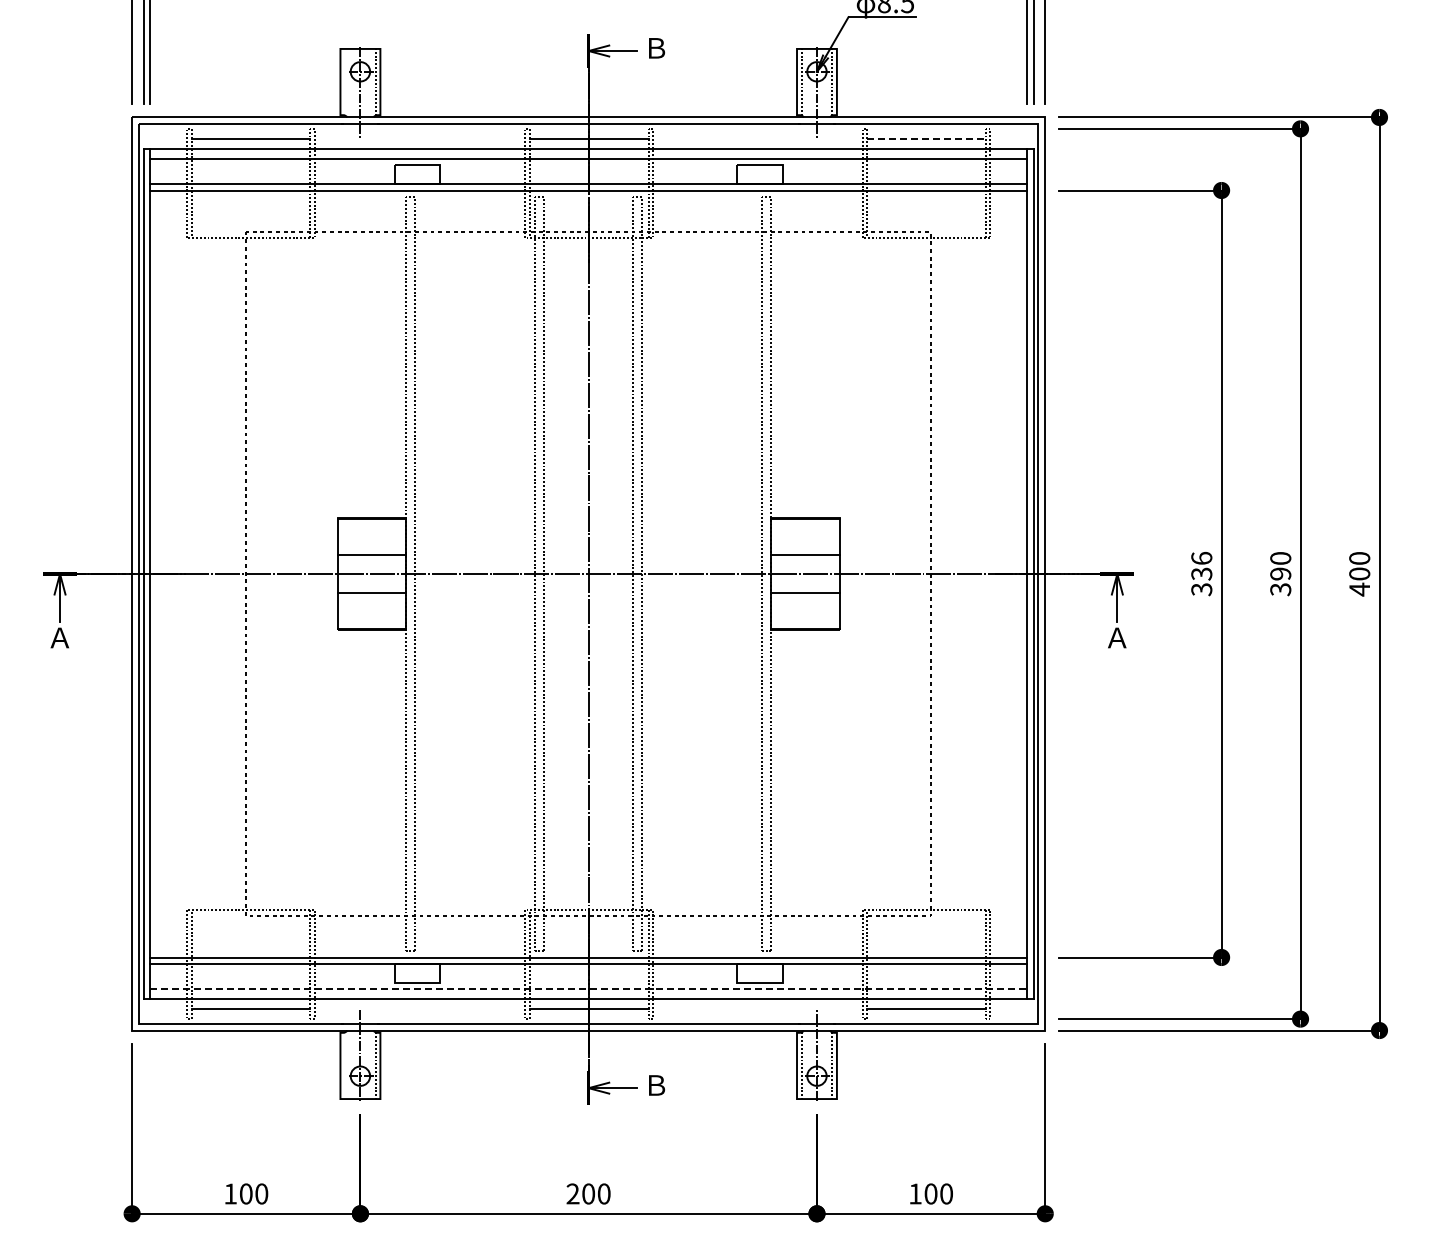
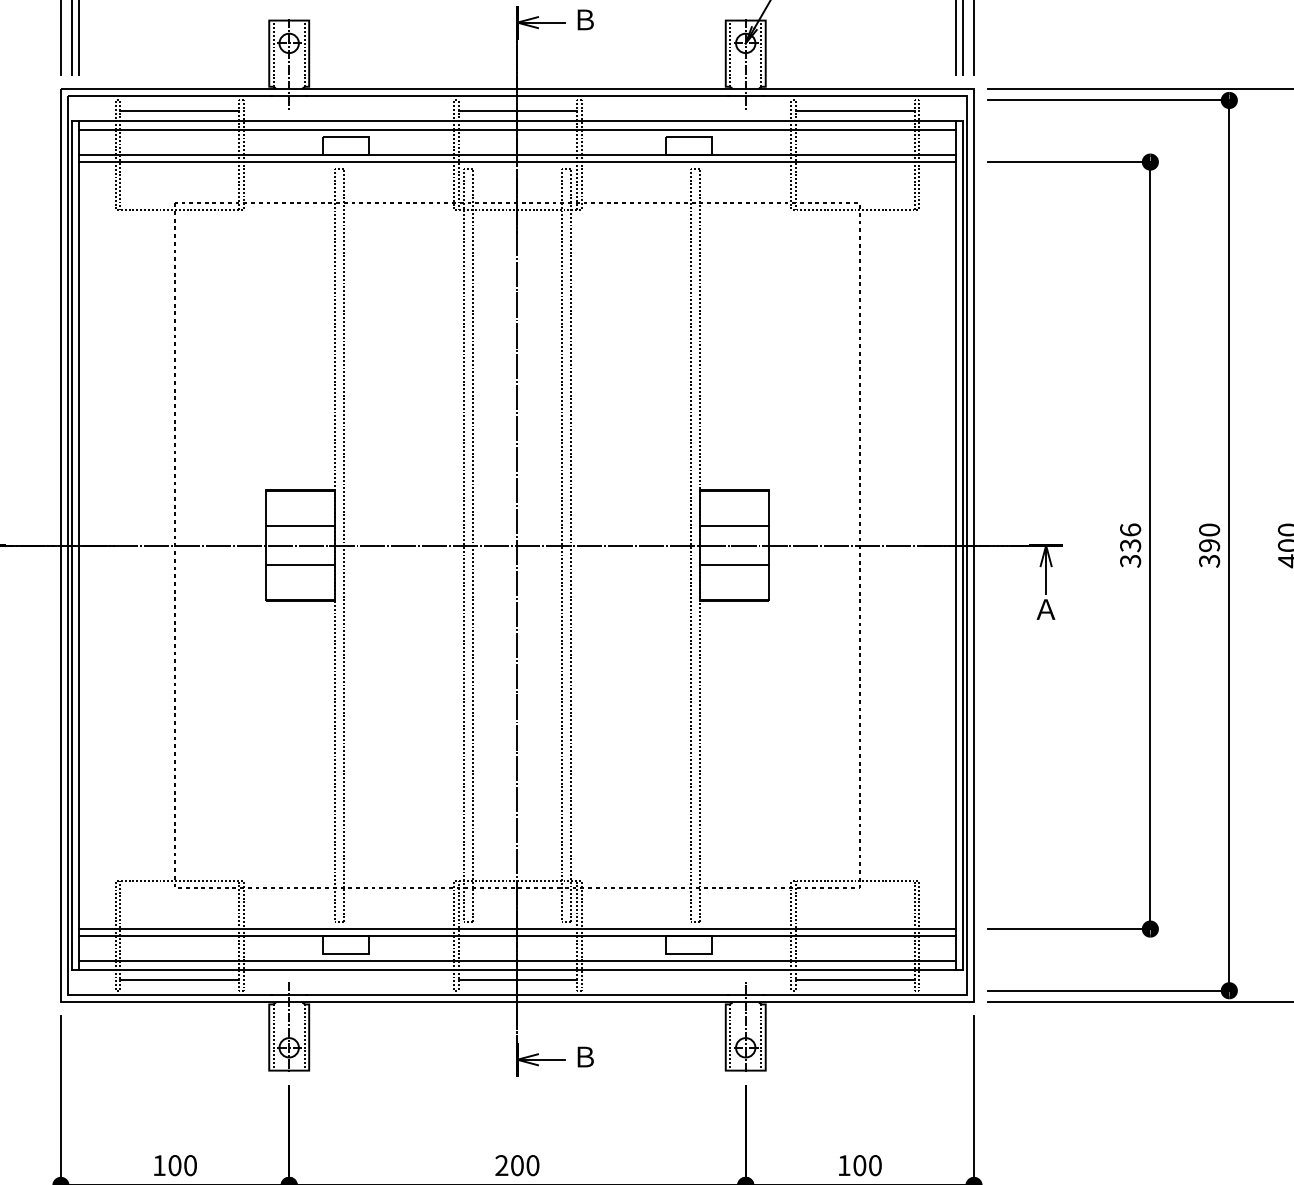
line: (345, 81) -> (274, 53), added
line: (927, 139) -> (856, 111), dashed -> solid
line: (589, 989) -> (518, 961), dashed -> solid
line: (345, 1065) -> (274, 1037), added

